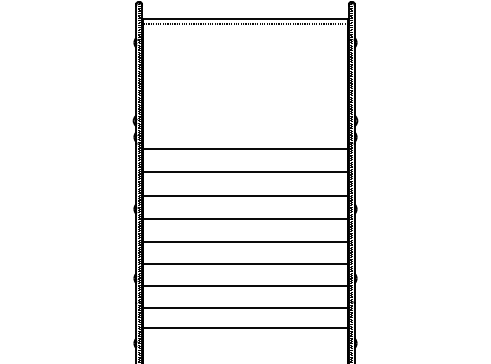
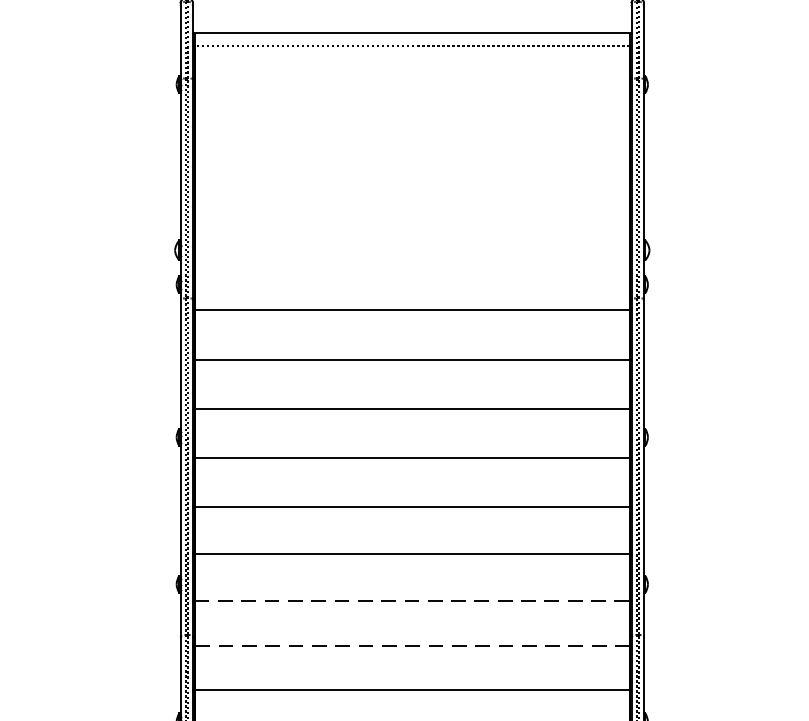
line: (245, 286) -> (412, 601), solid -> dashed
line: (245, 307) -> (412, 645), solid -> dashed

